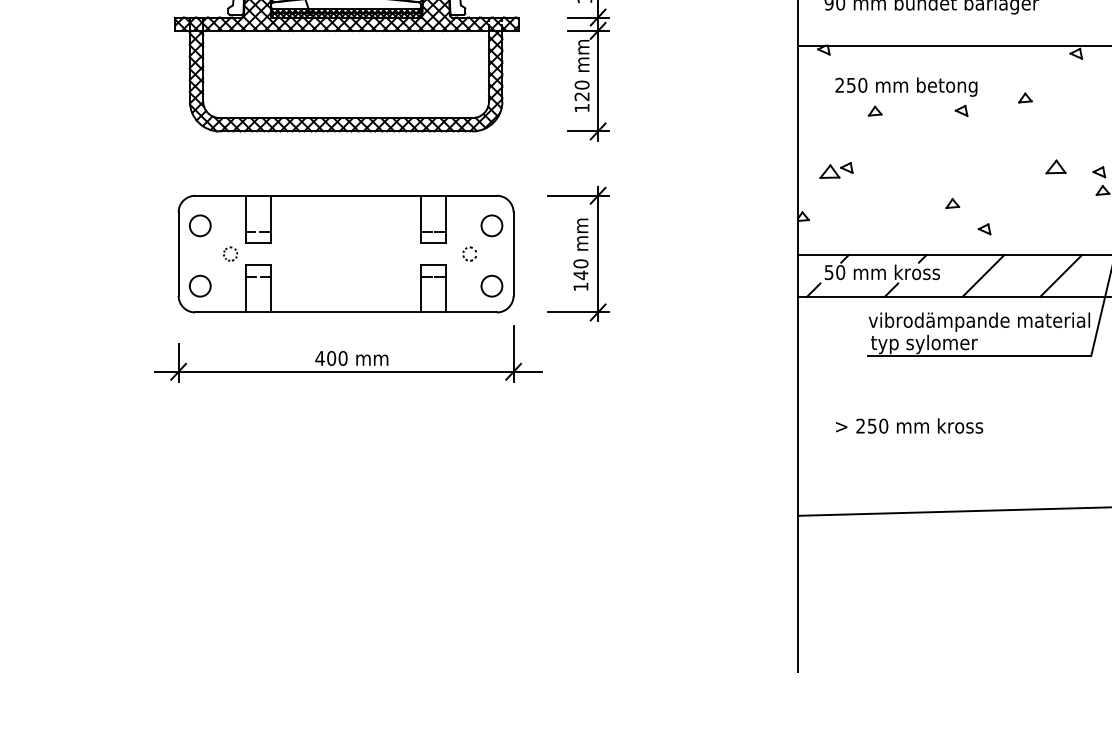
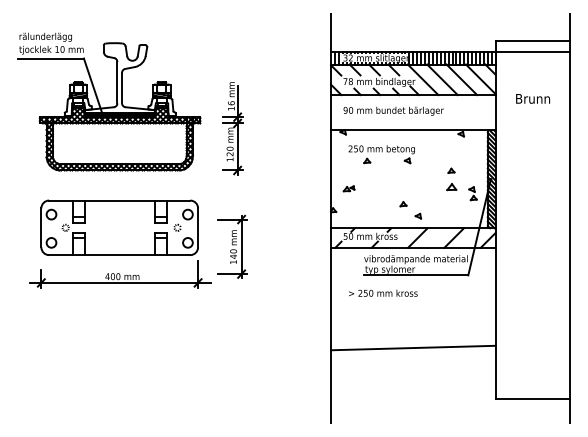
part: (1025, 97) -> (451, 170), moved
part: (835, 169) -> (348, 188), size x0.7
part: (578, 253) -> (232, 246), moved
text: (910, 424) -> (383, 292), moved

